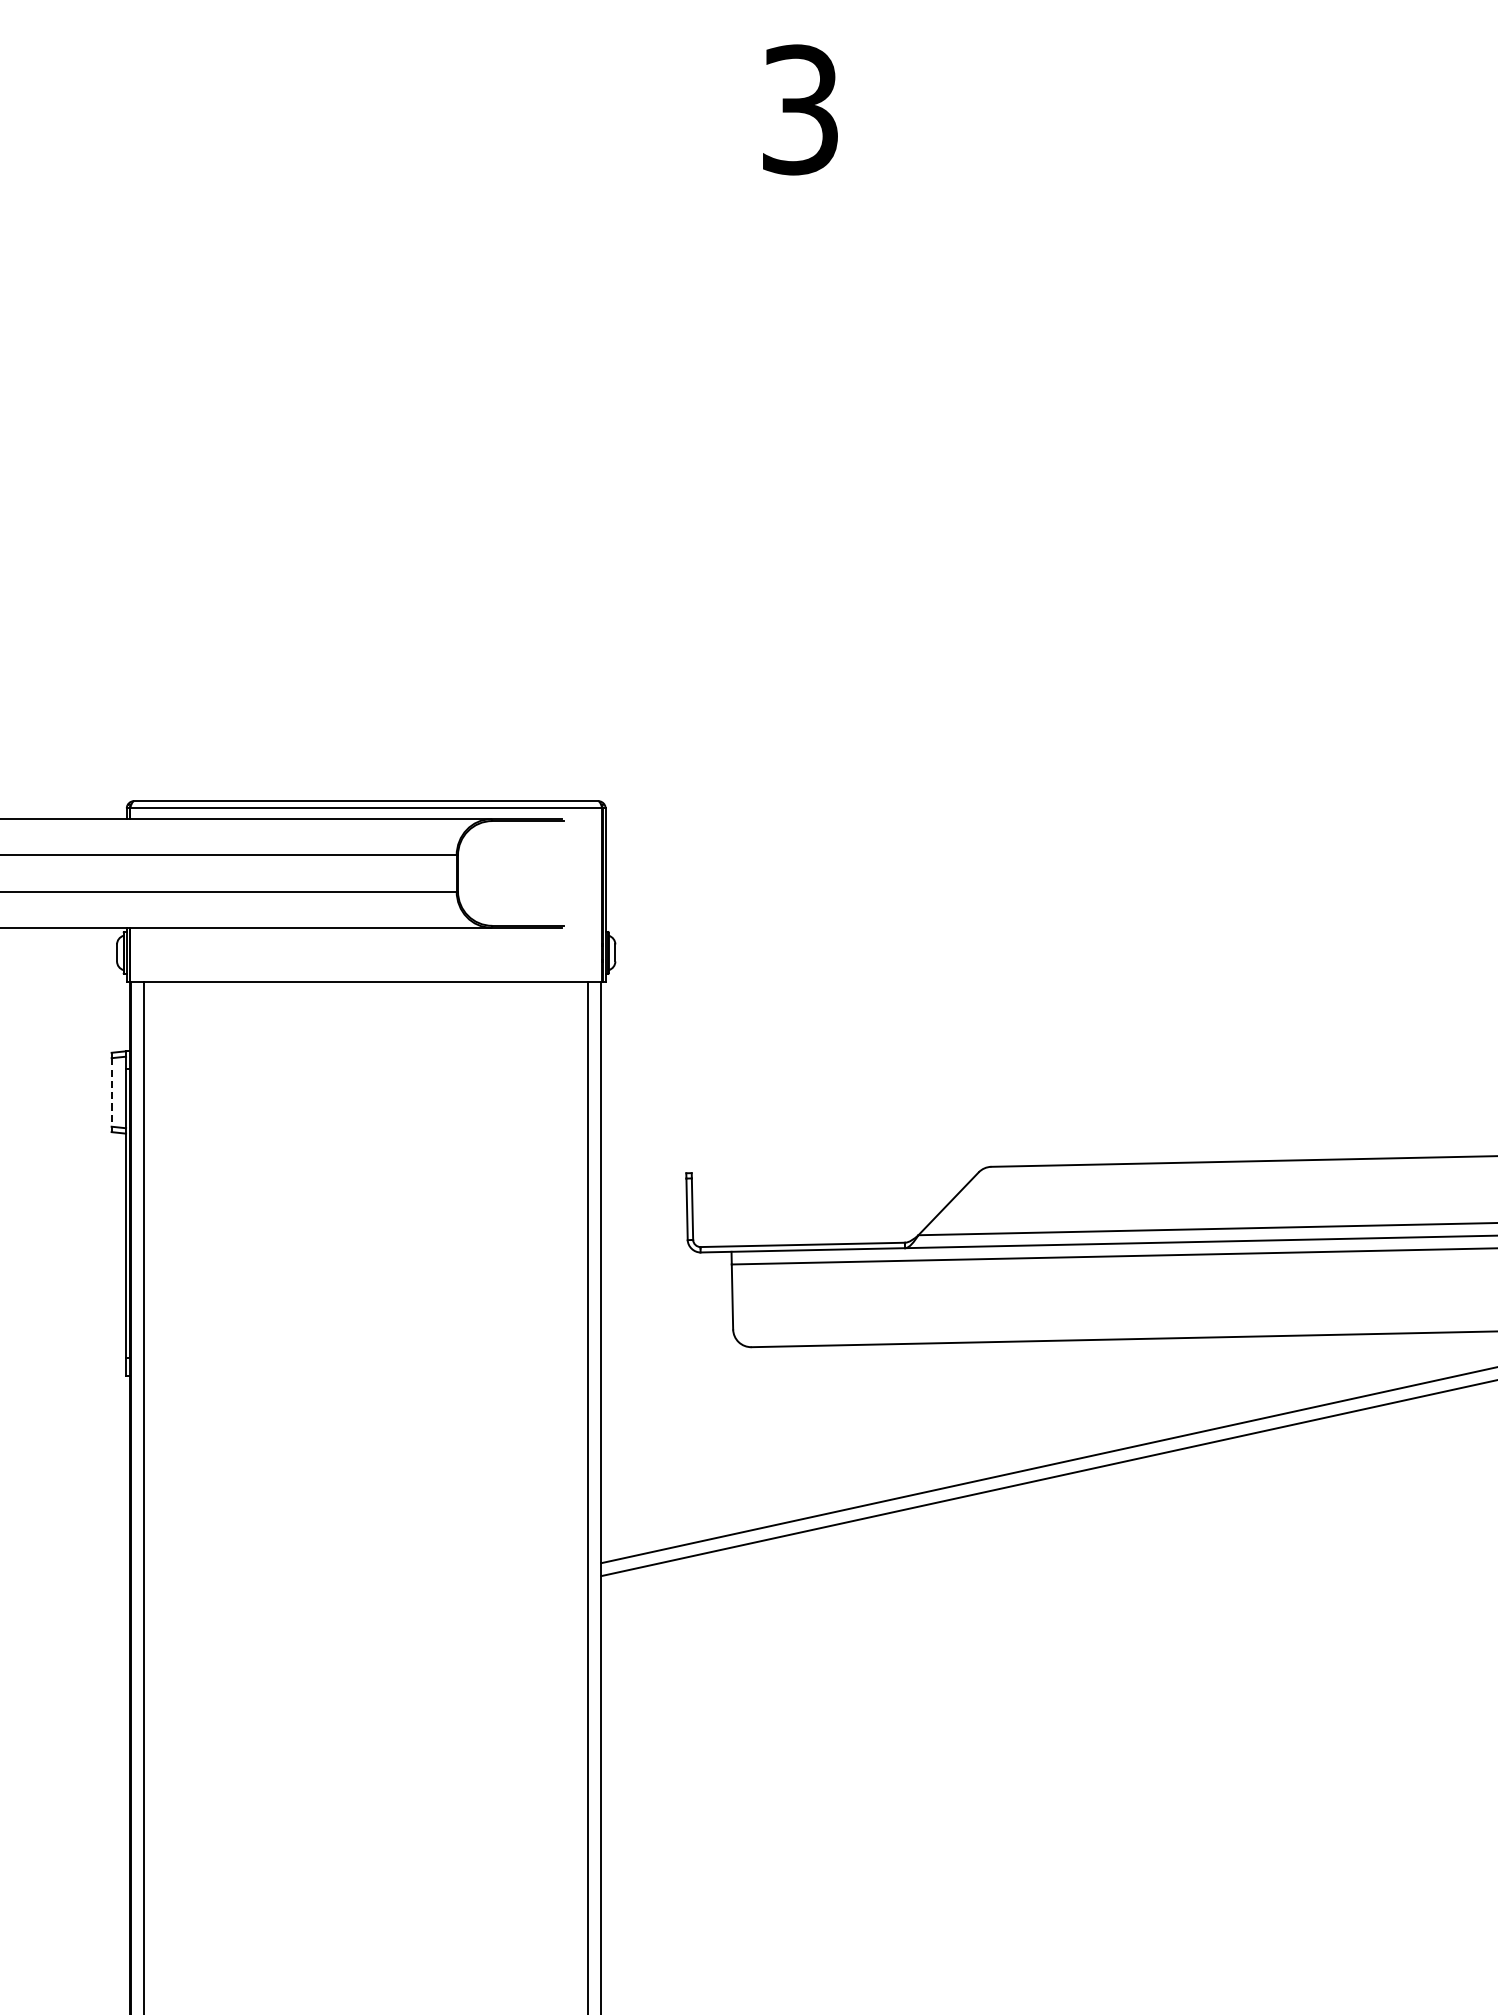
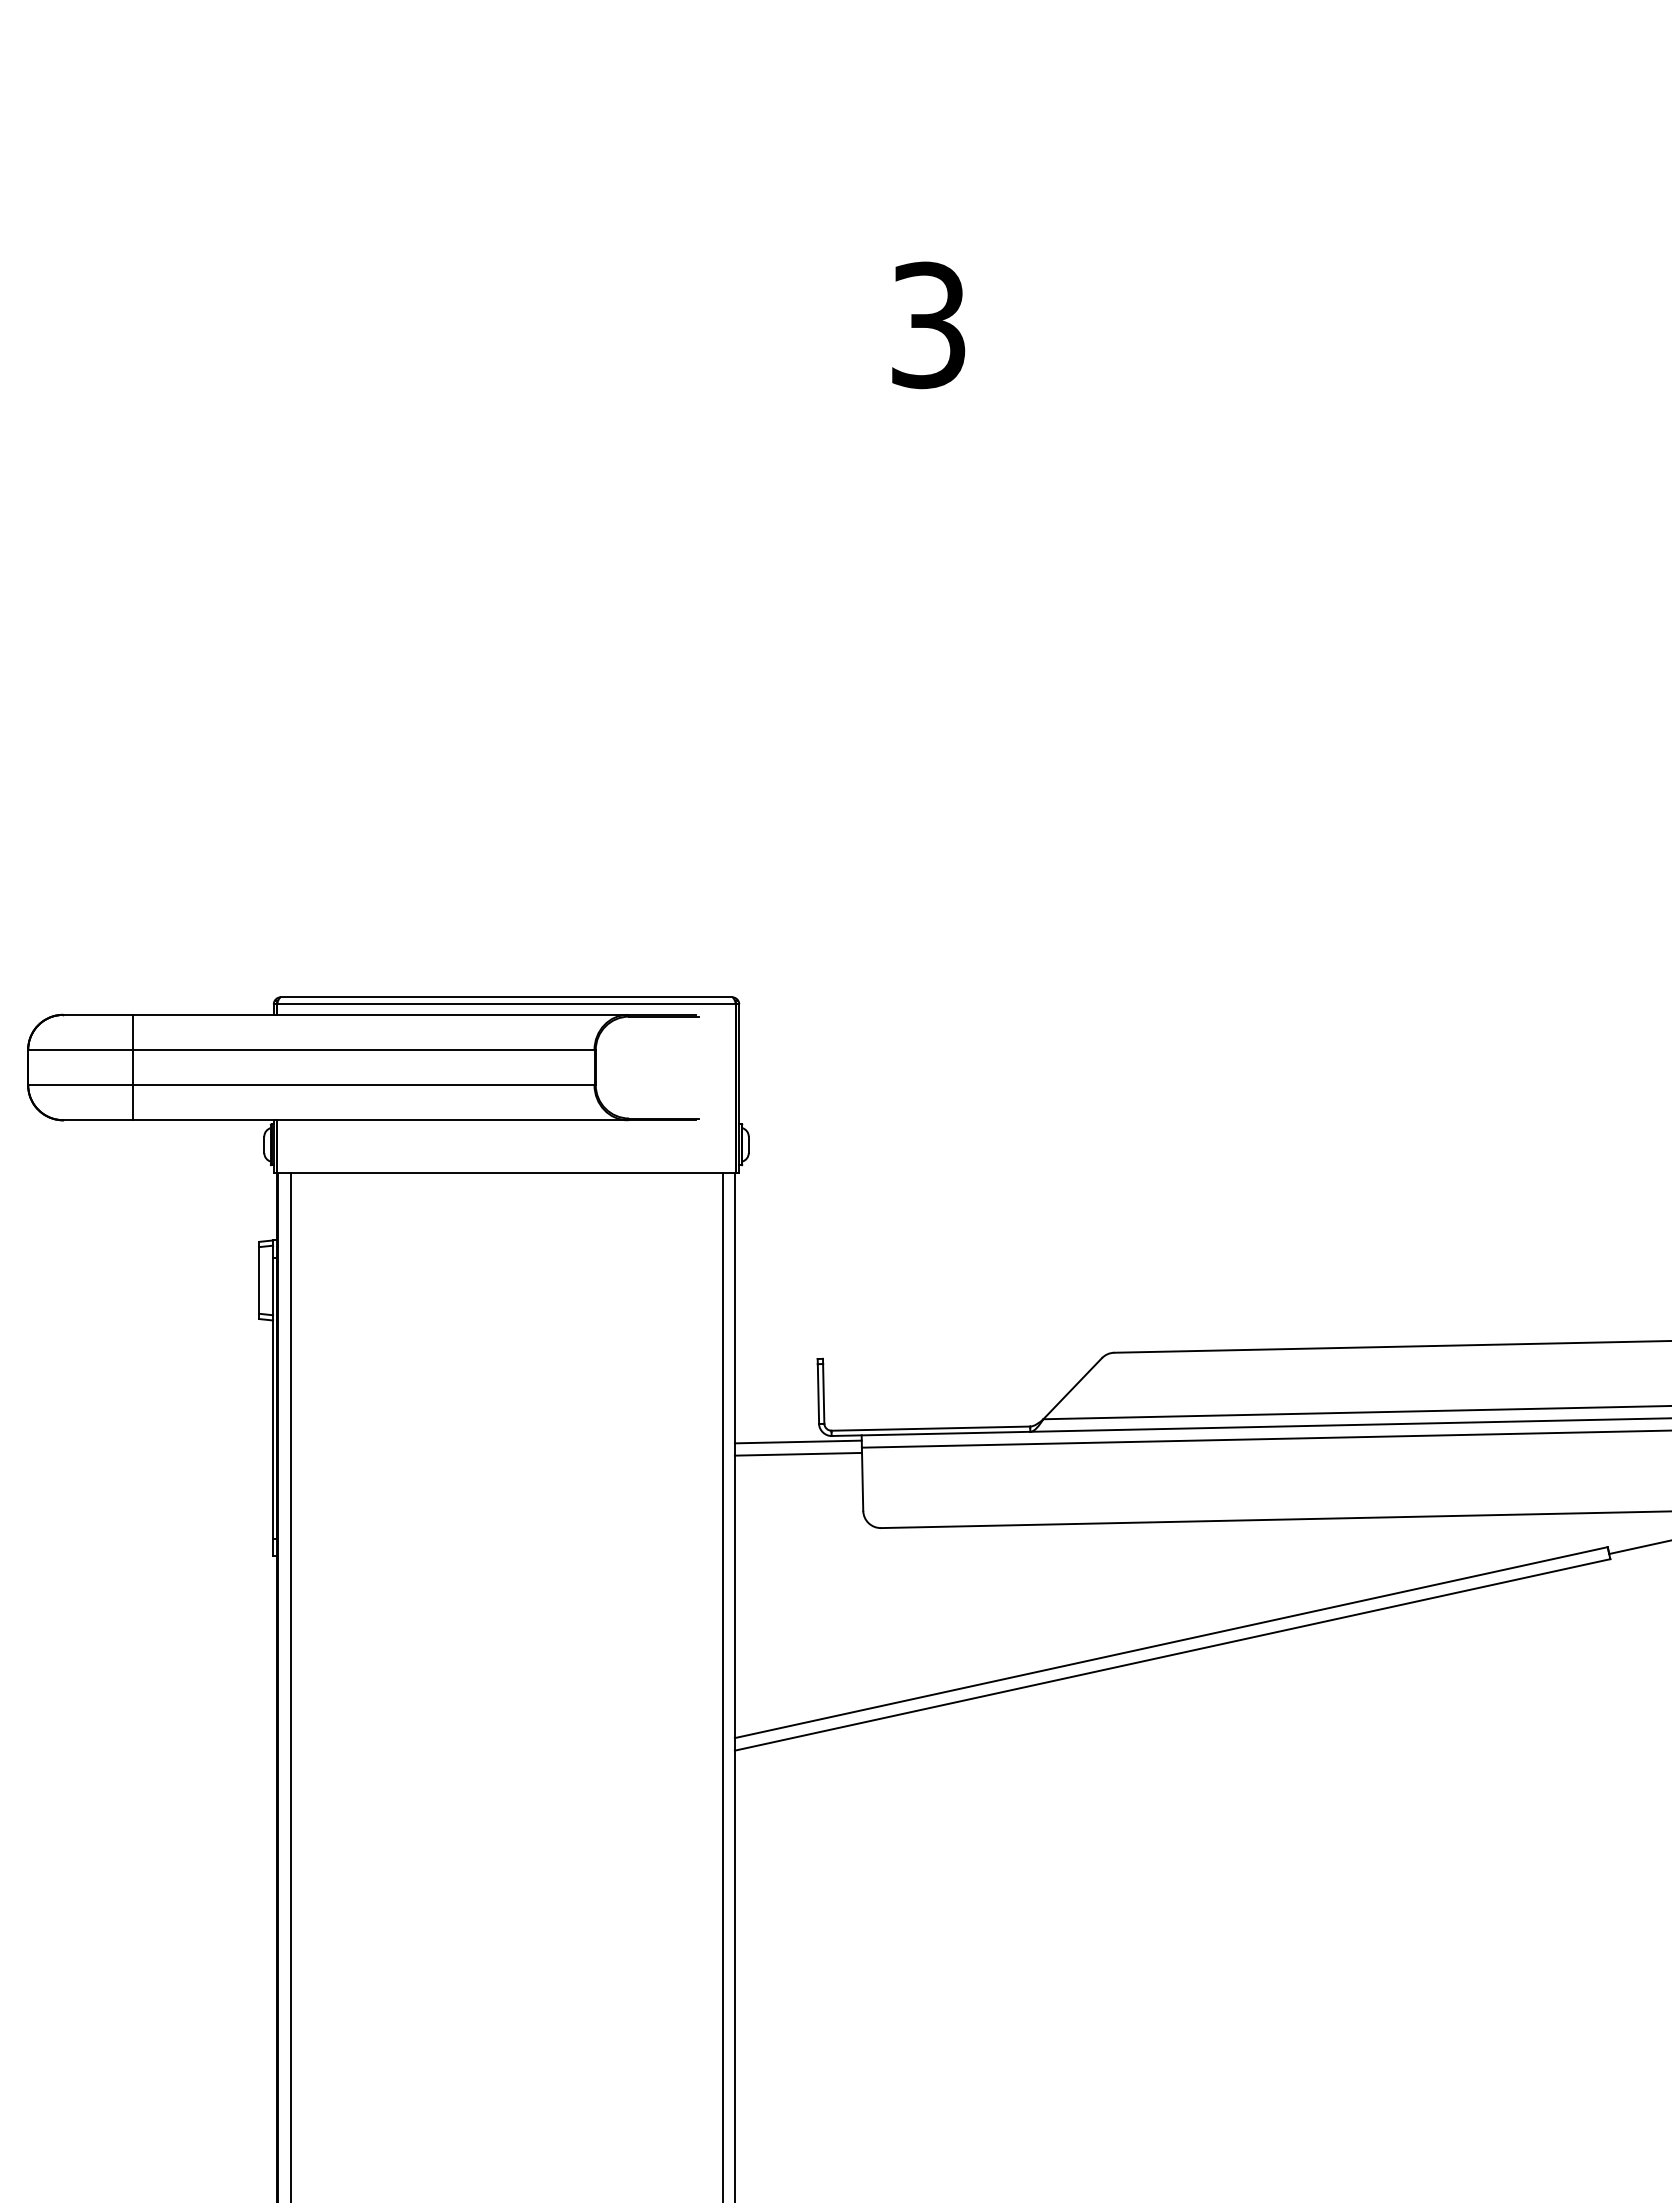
line: (112, 1092) -> (259, 1280), dashed -> solid
line: (665, 1258) -> (797, 1441), added
line: (666, 1270) -> (798, 1453), added

